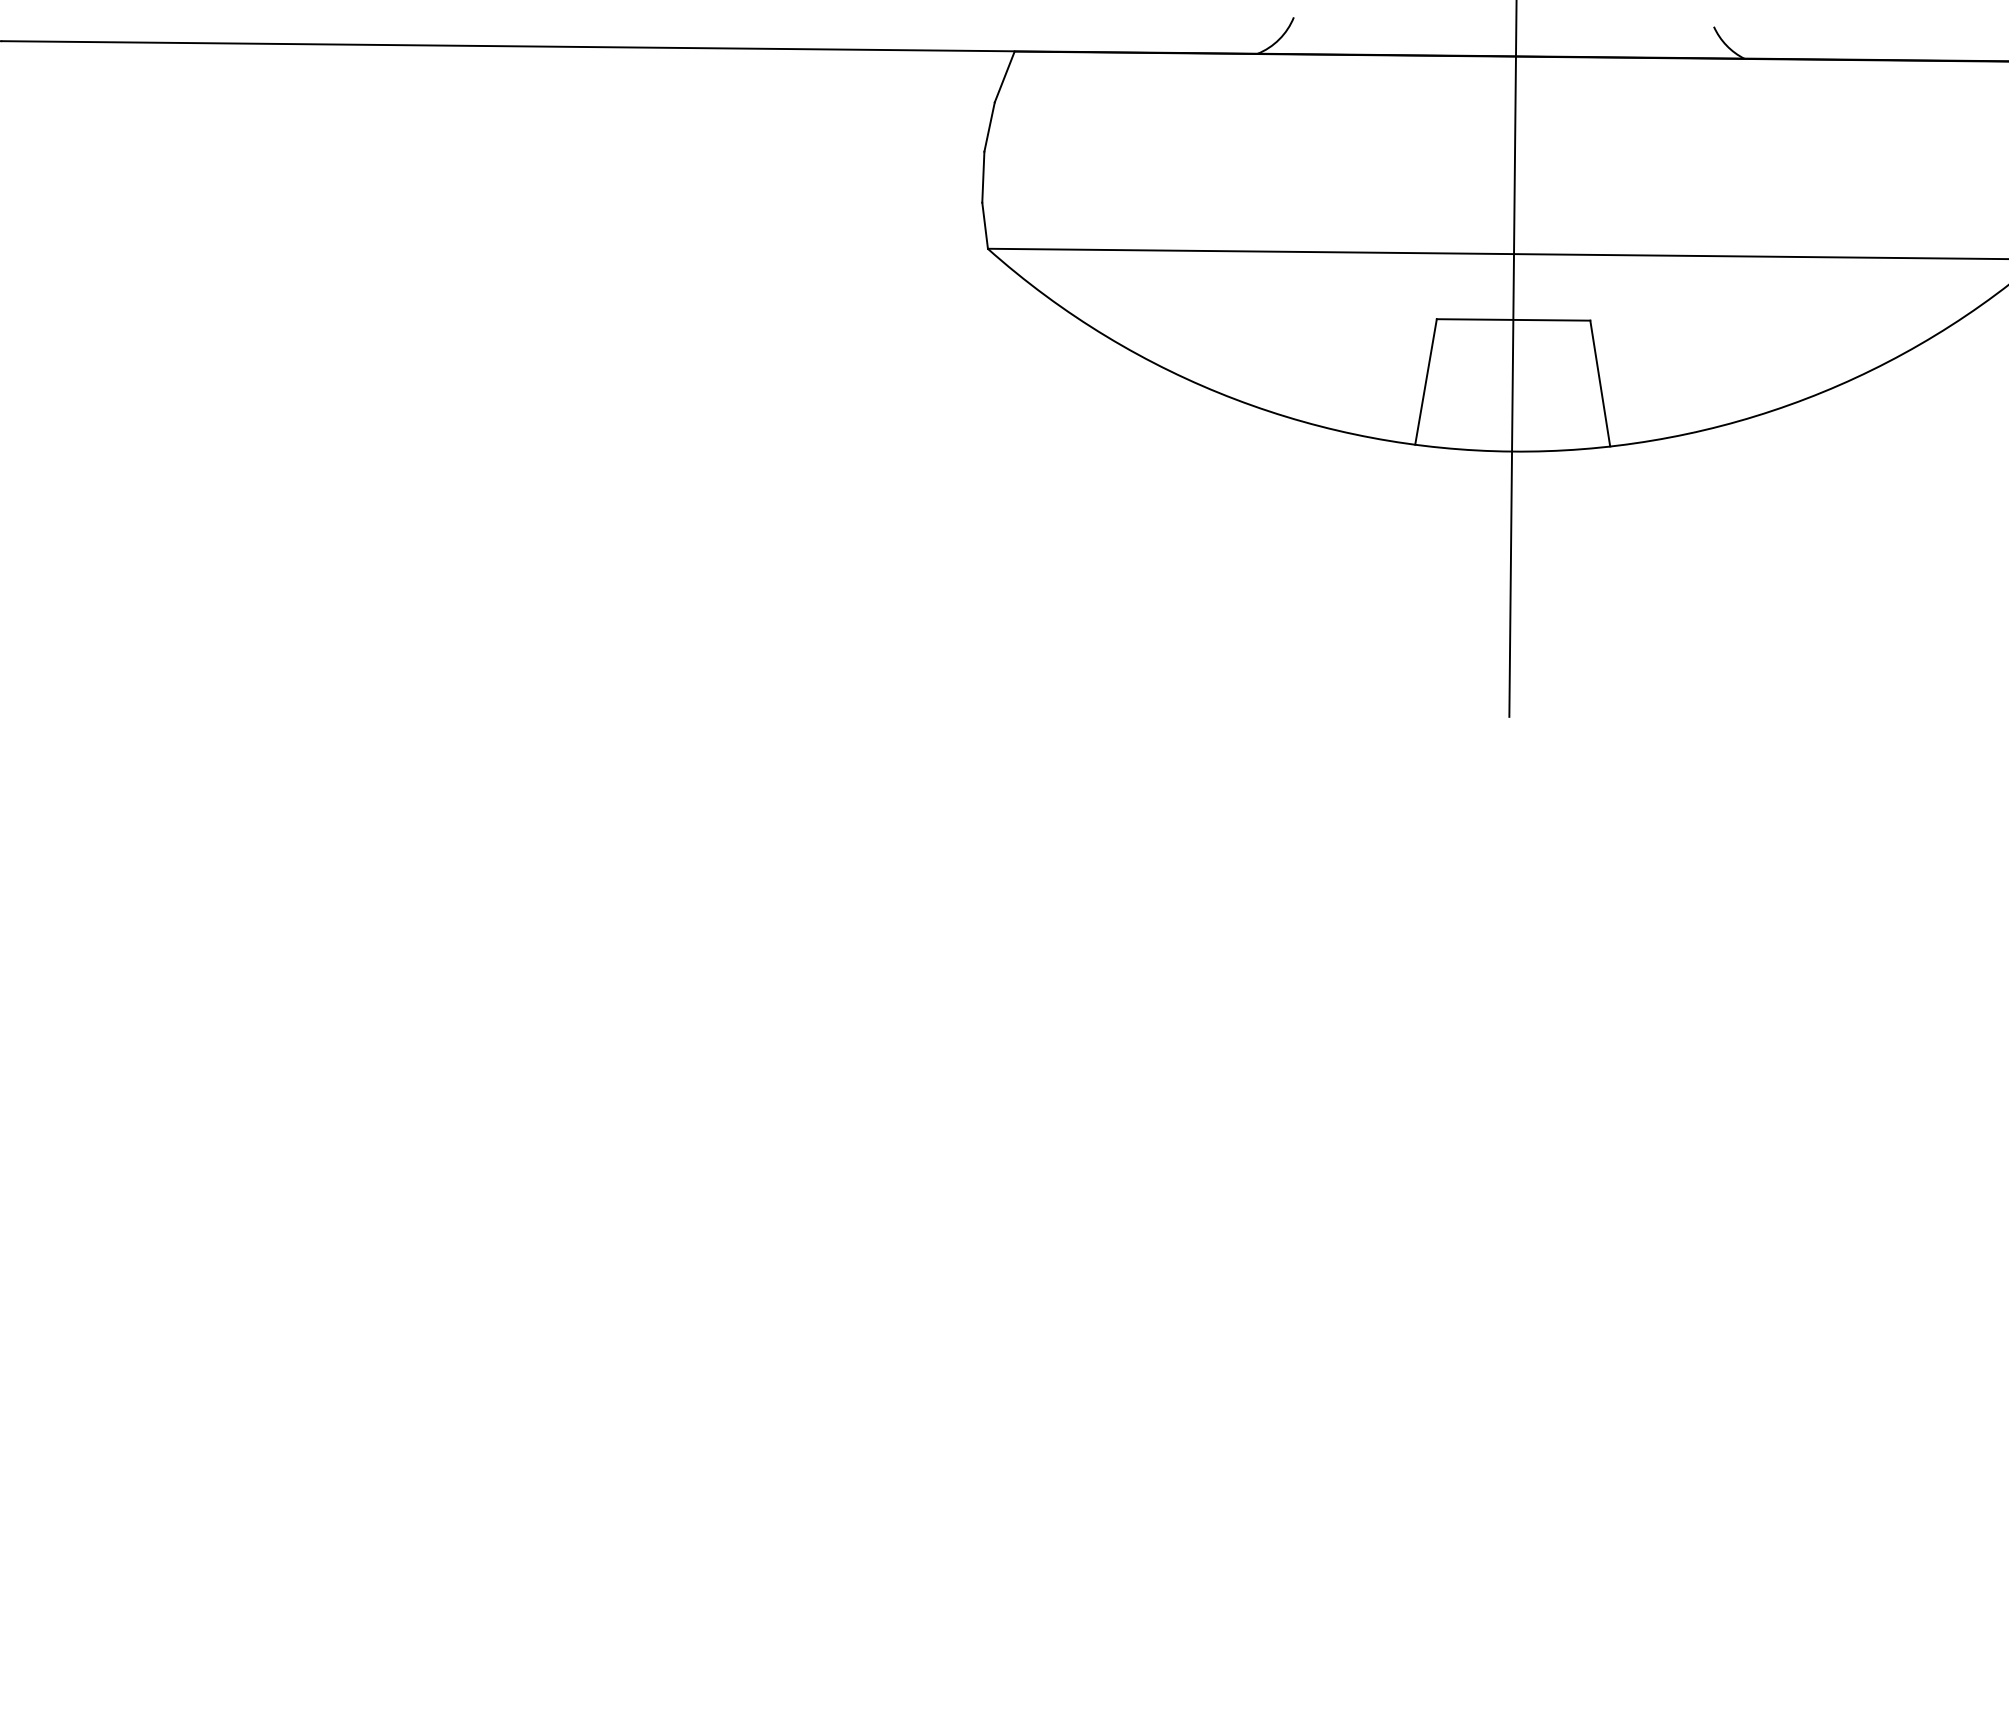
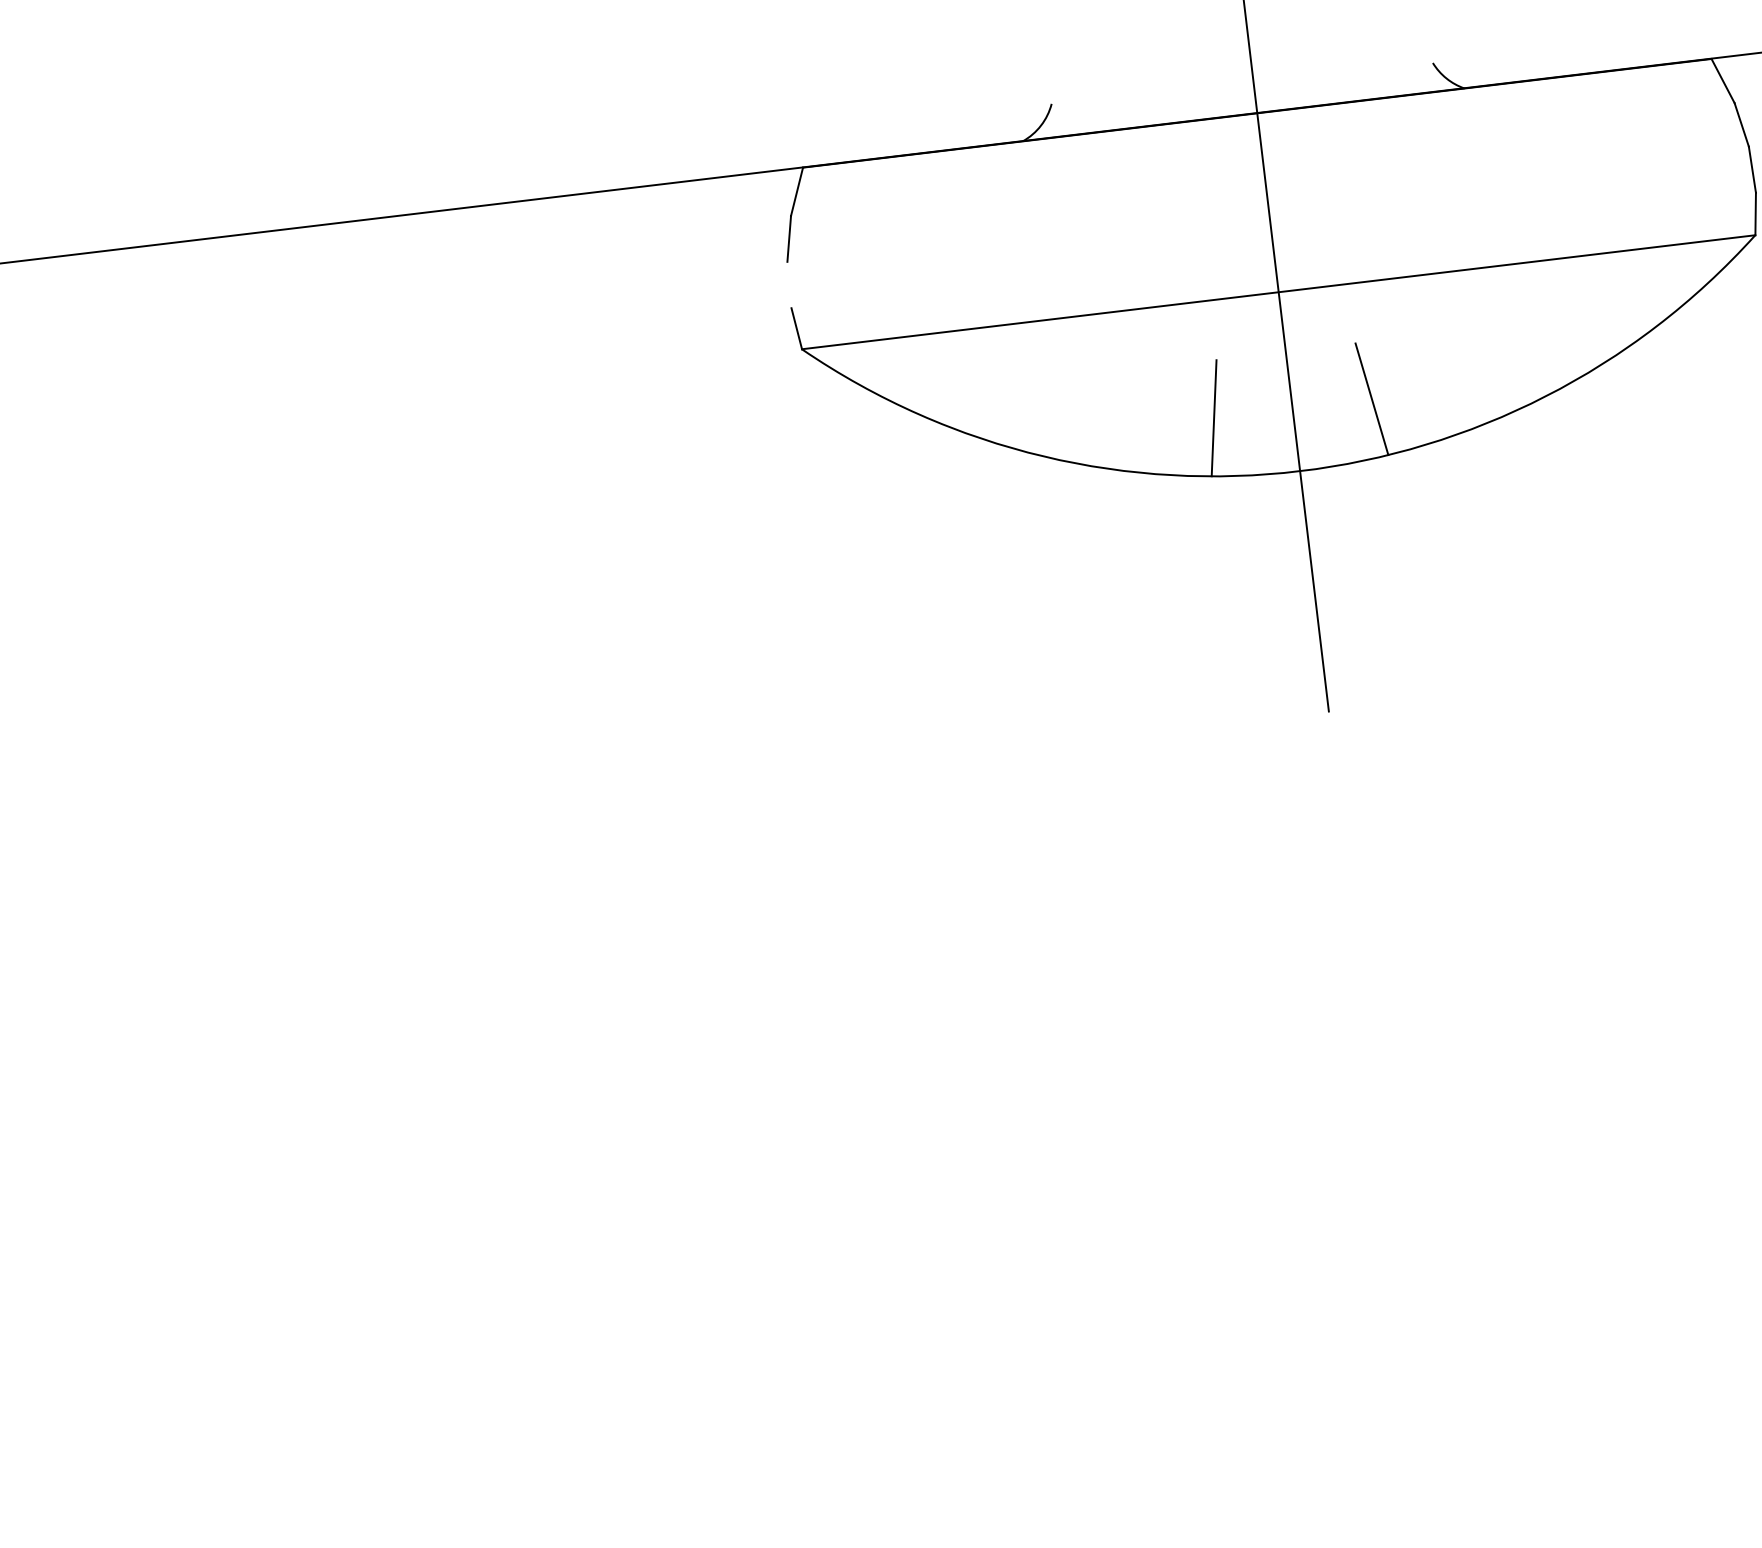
line: (983, 176) -> (789, 284), removed
line: (1513, 319) -> (1285, 351), removed

